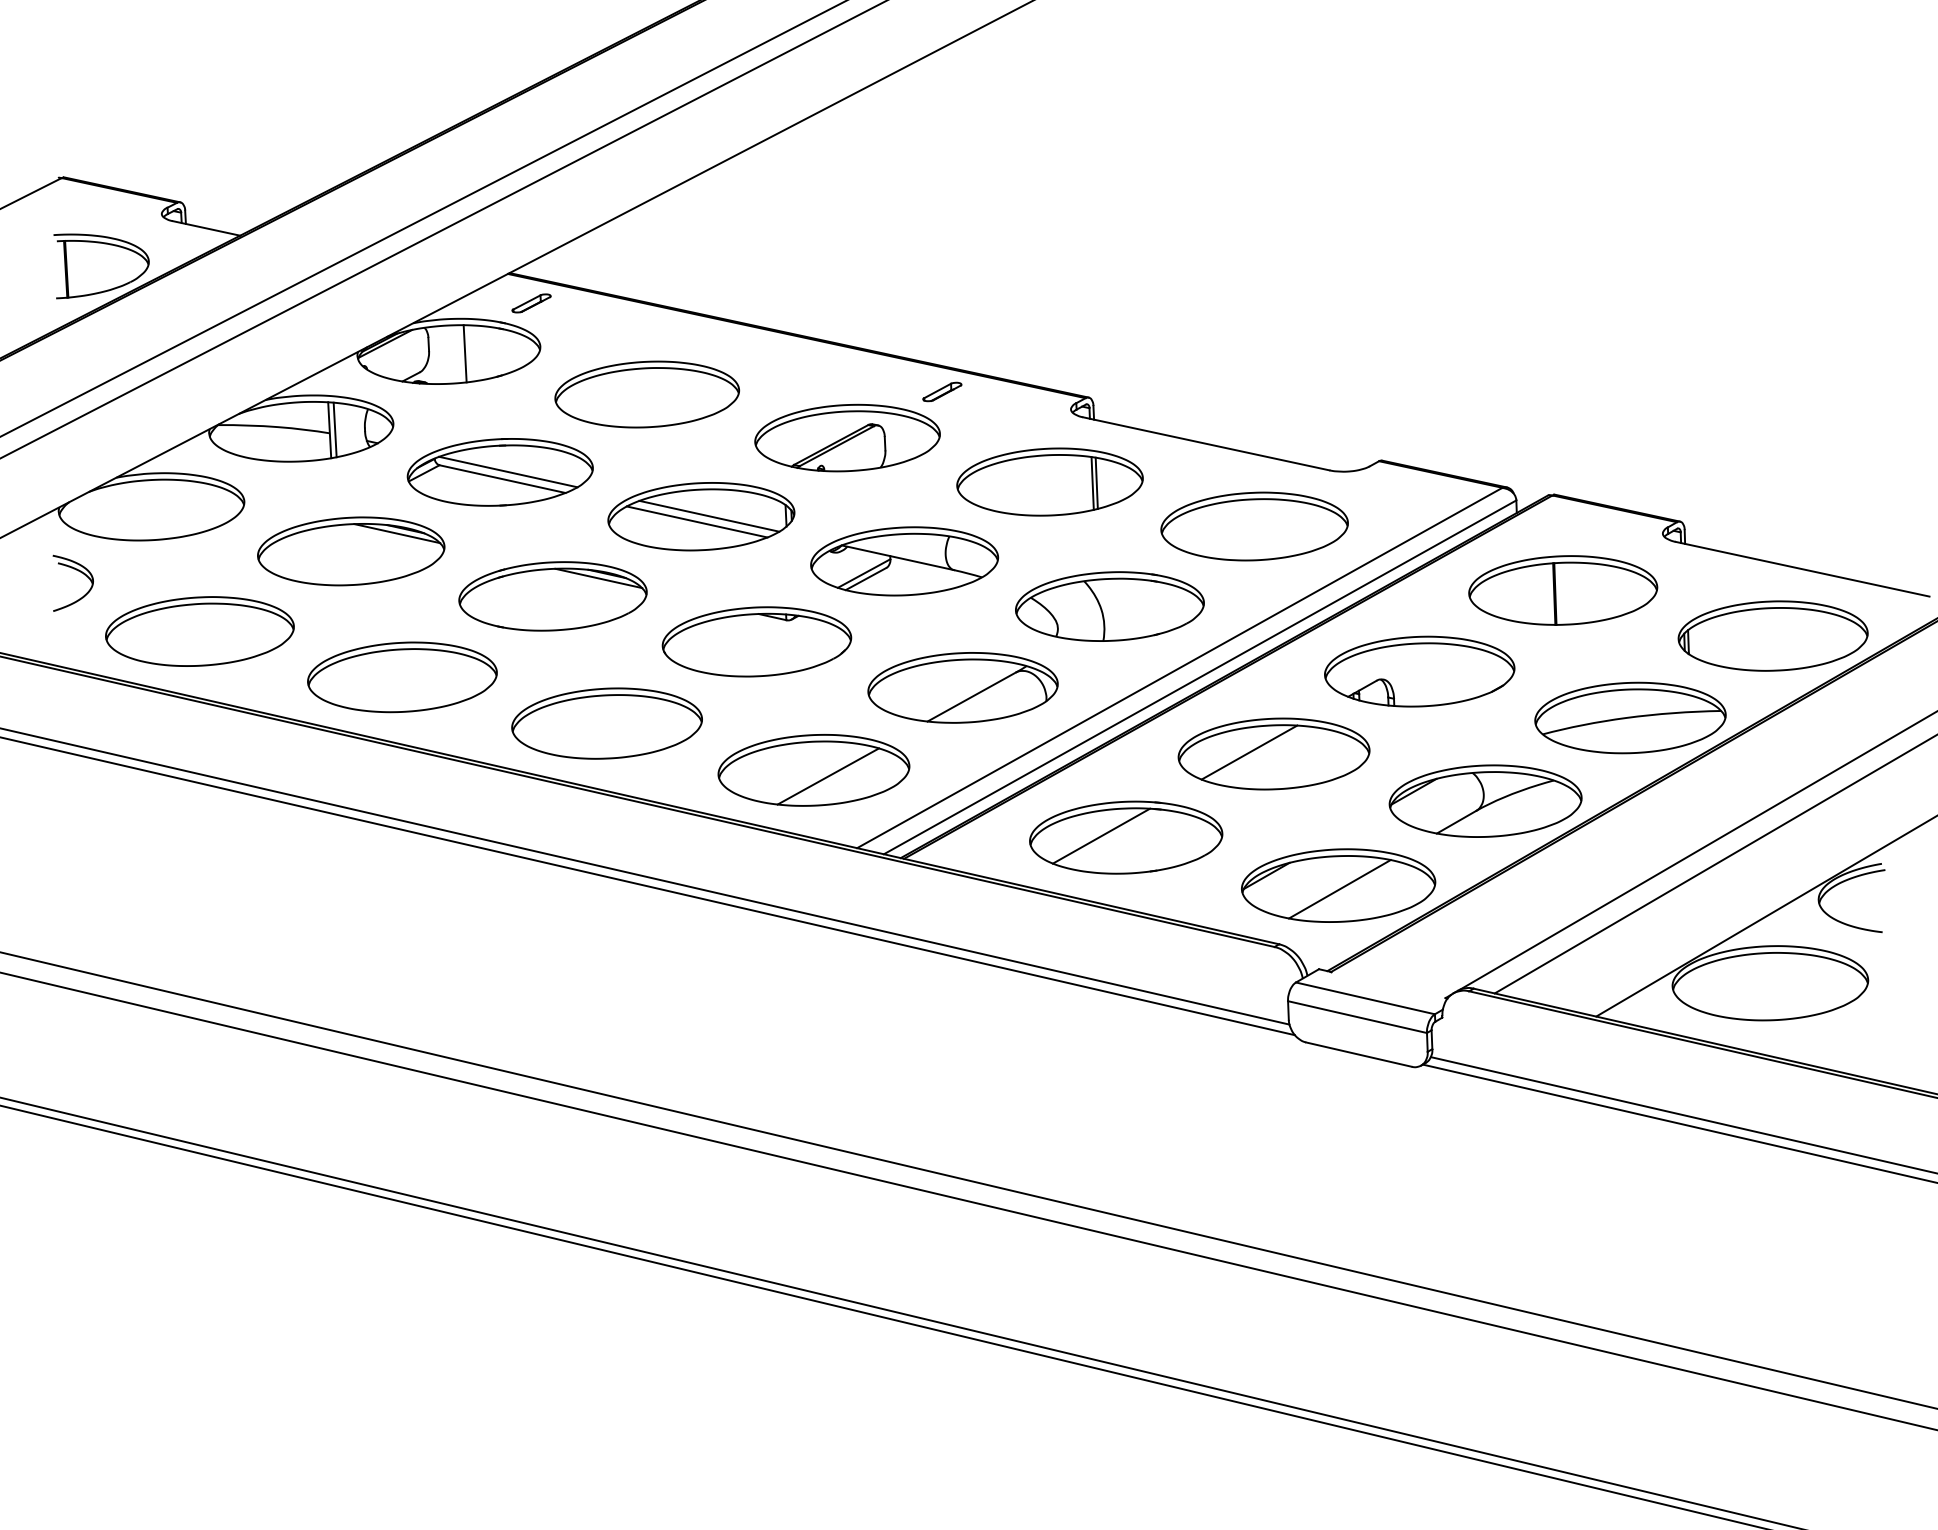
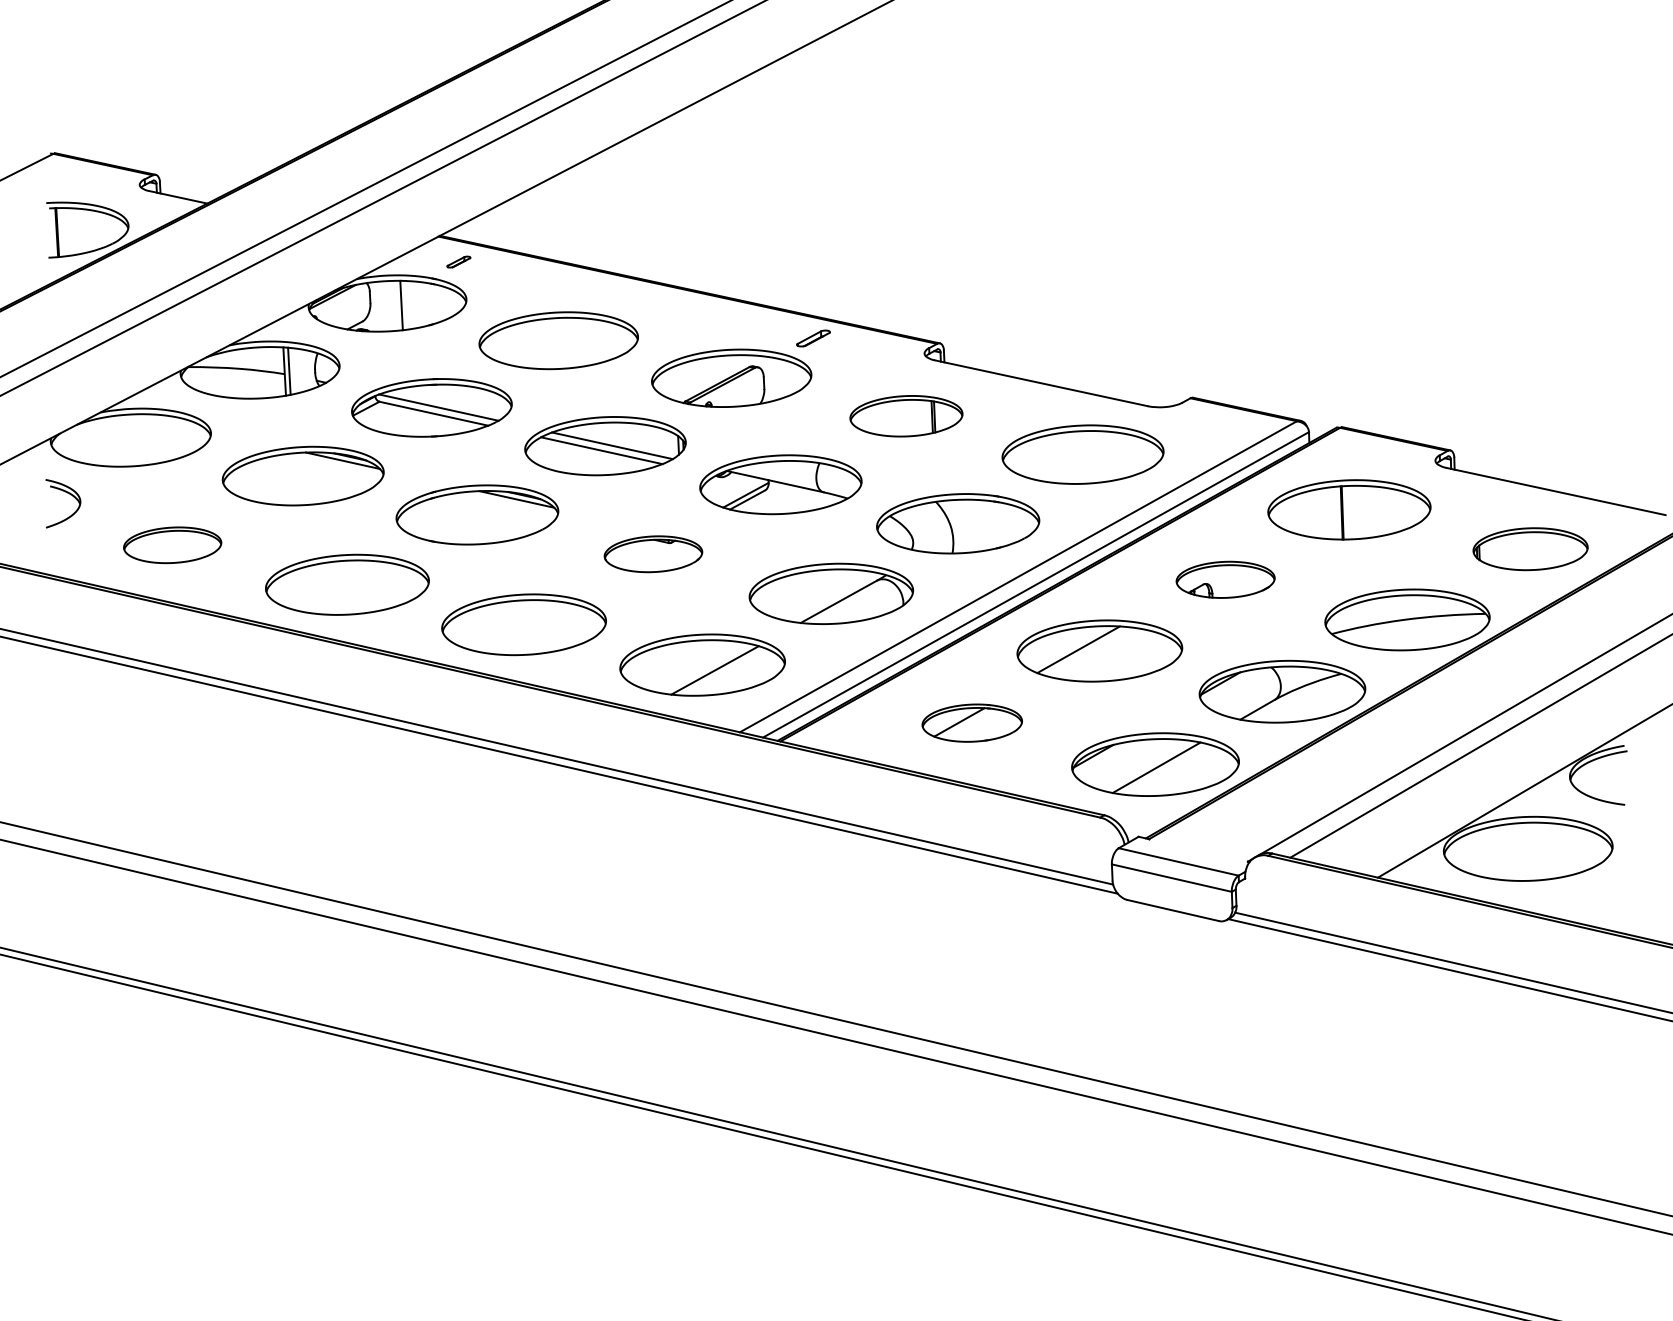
part: (531, 303) -> (458, 262), size x0.7
part: (1049, 481) -> (905, 415), size x0.7
part: (199, 631) -> (172, 545), size x0.6
part: (1772, 635) -> (1530, 548), size x0.7
part: (756, 641) -> (653, 553), size x0.6
part: (1419, 671) -> (1225, 579), size x0.6
part: (1126, 837) -> (972, 723), size x0.6

